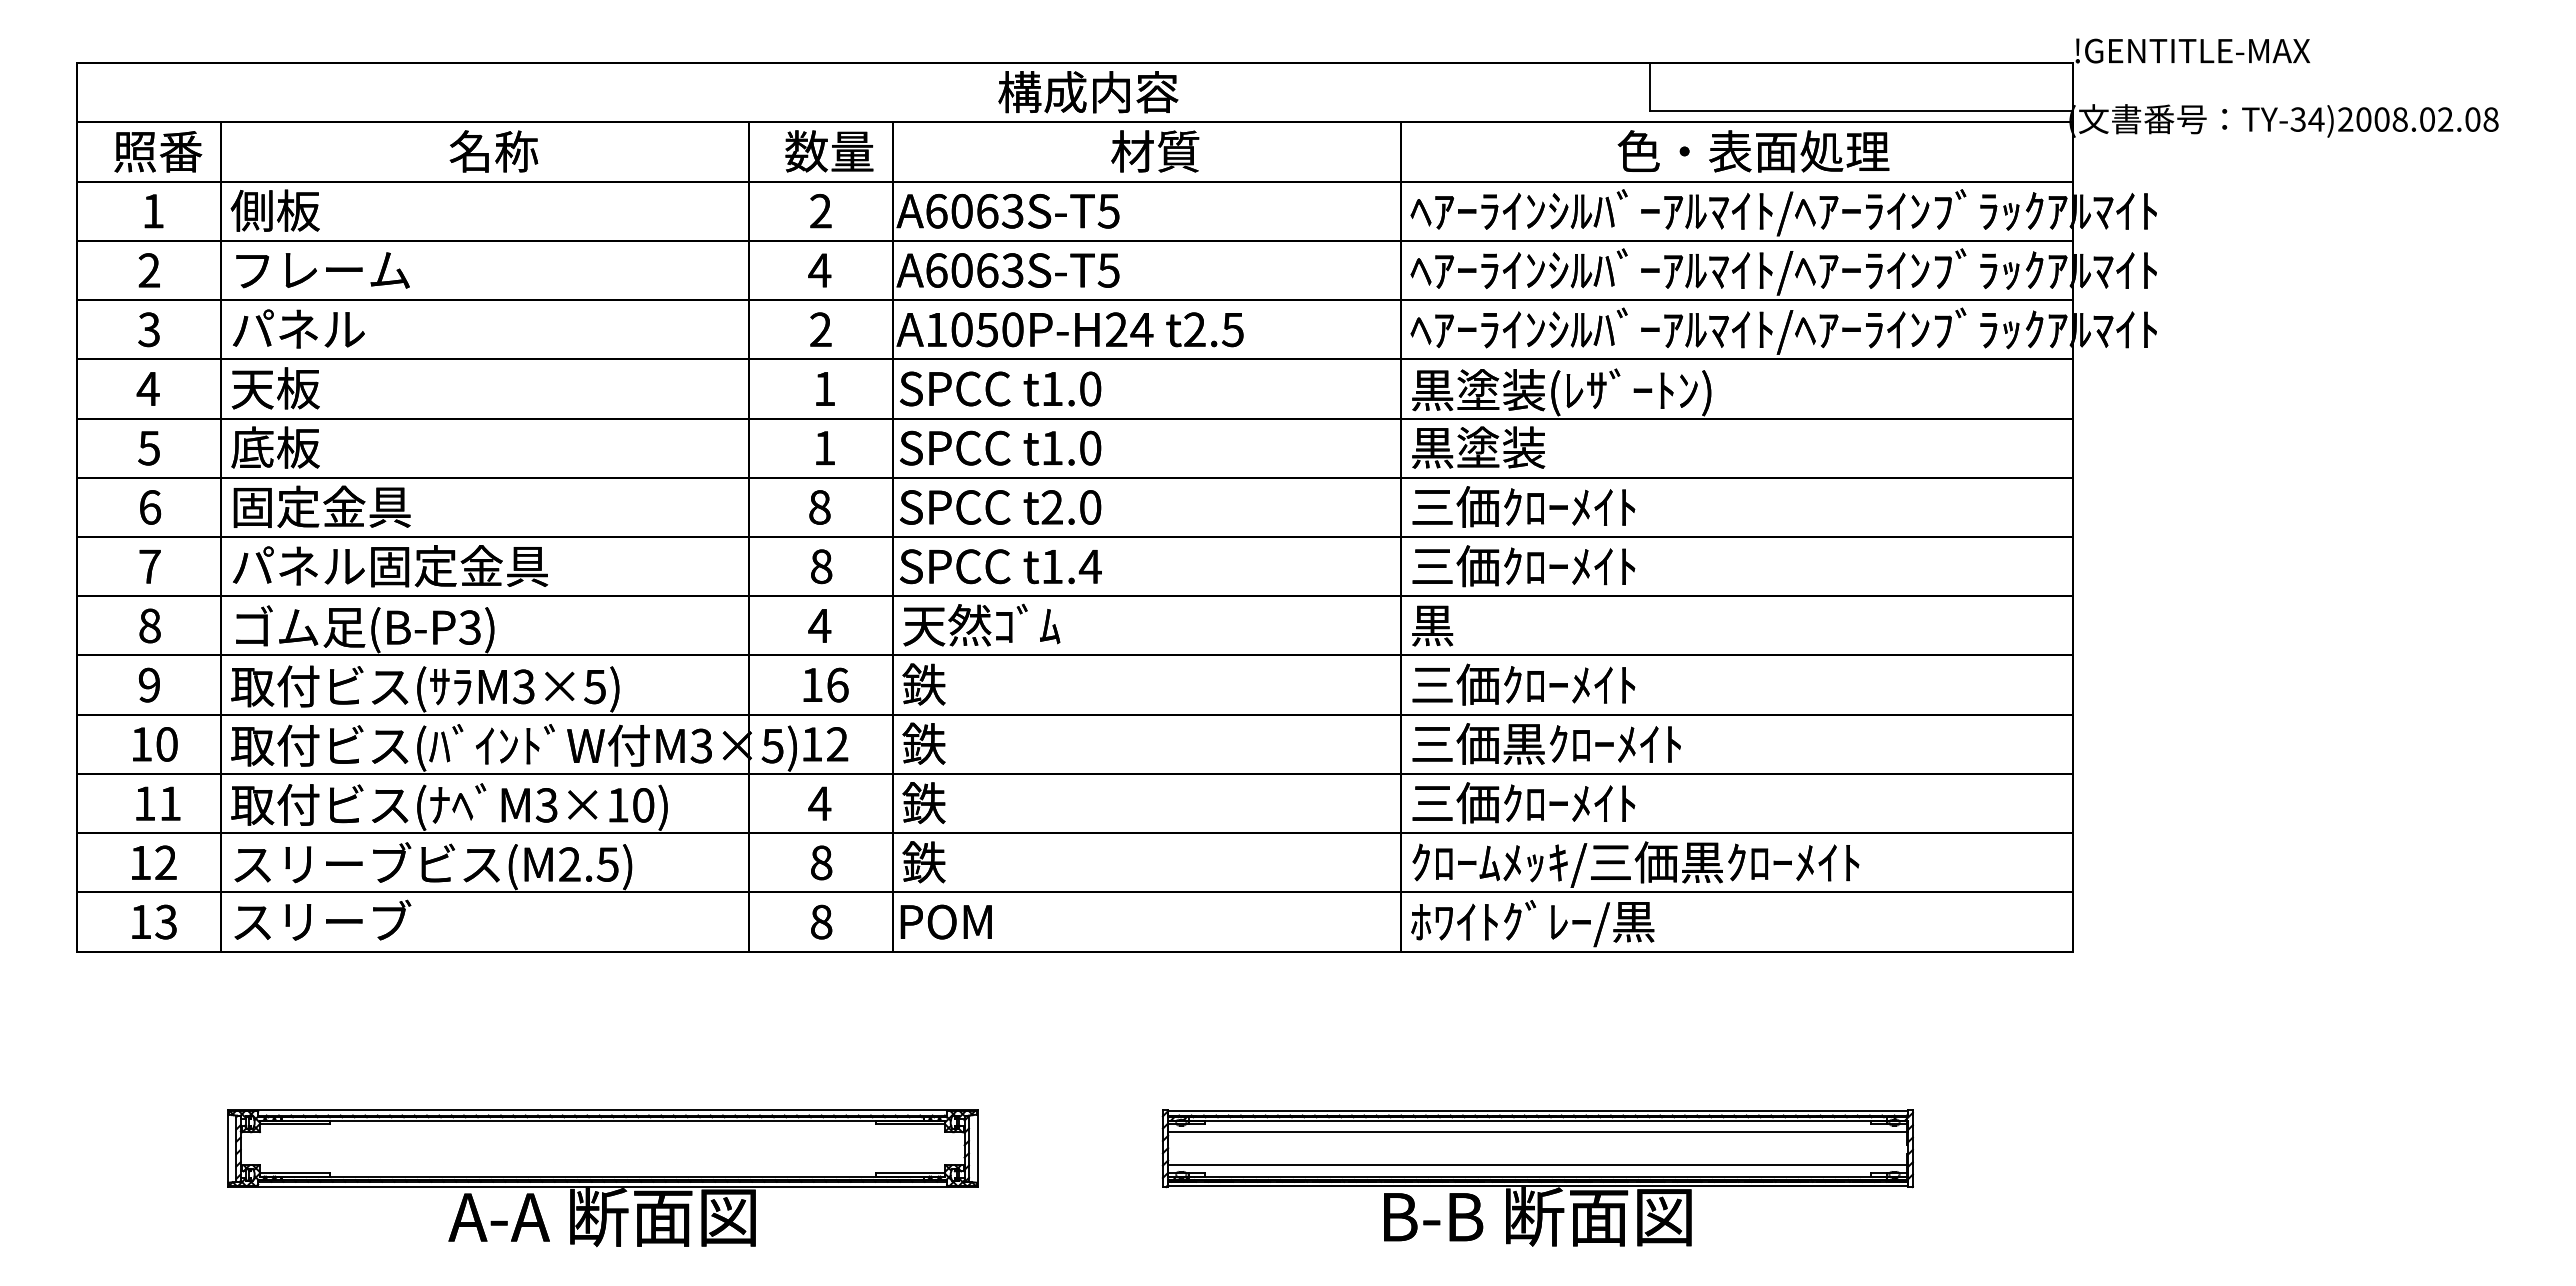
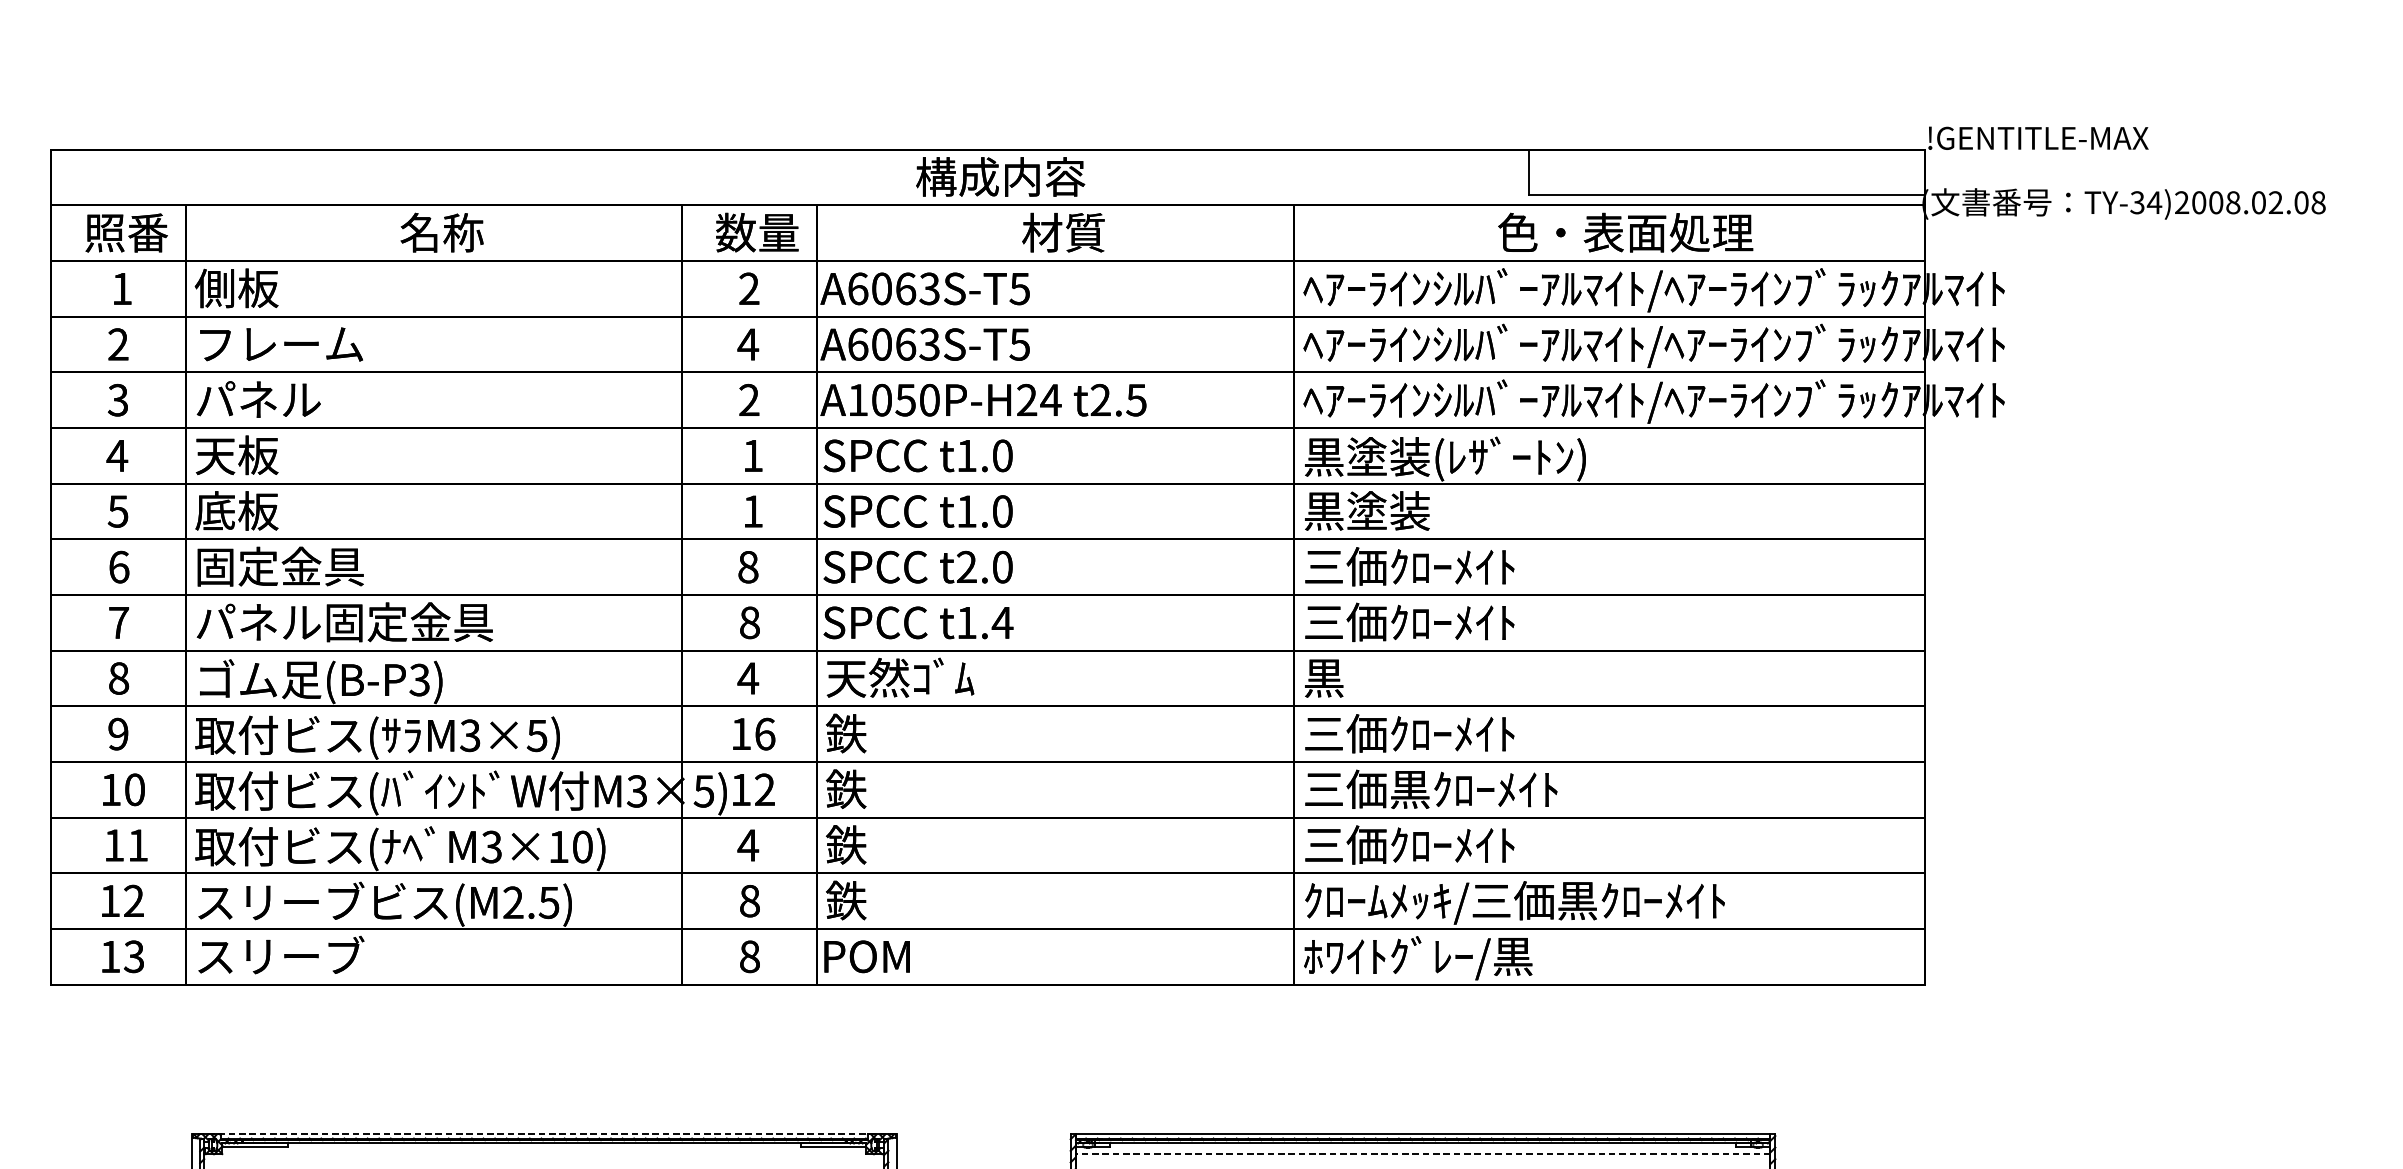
line: (602, 1110) -> (544, 1133), solid -> dashed
line: (1537, 1132) -> (1422, 1154), solid -> dashed

